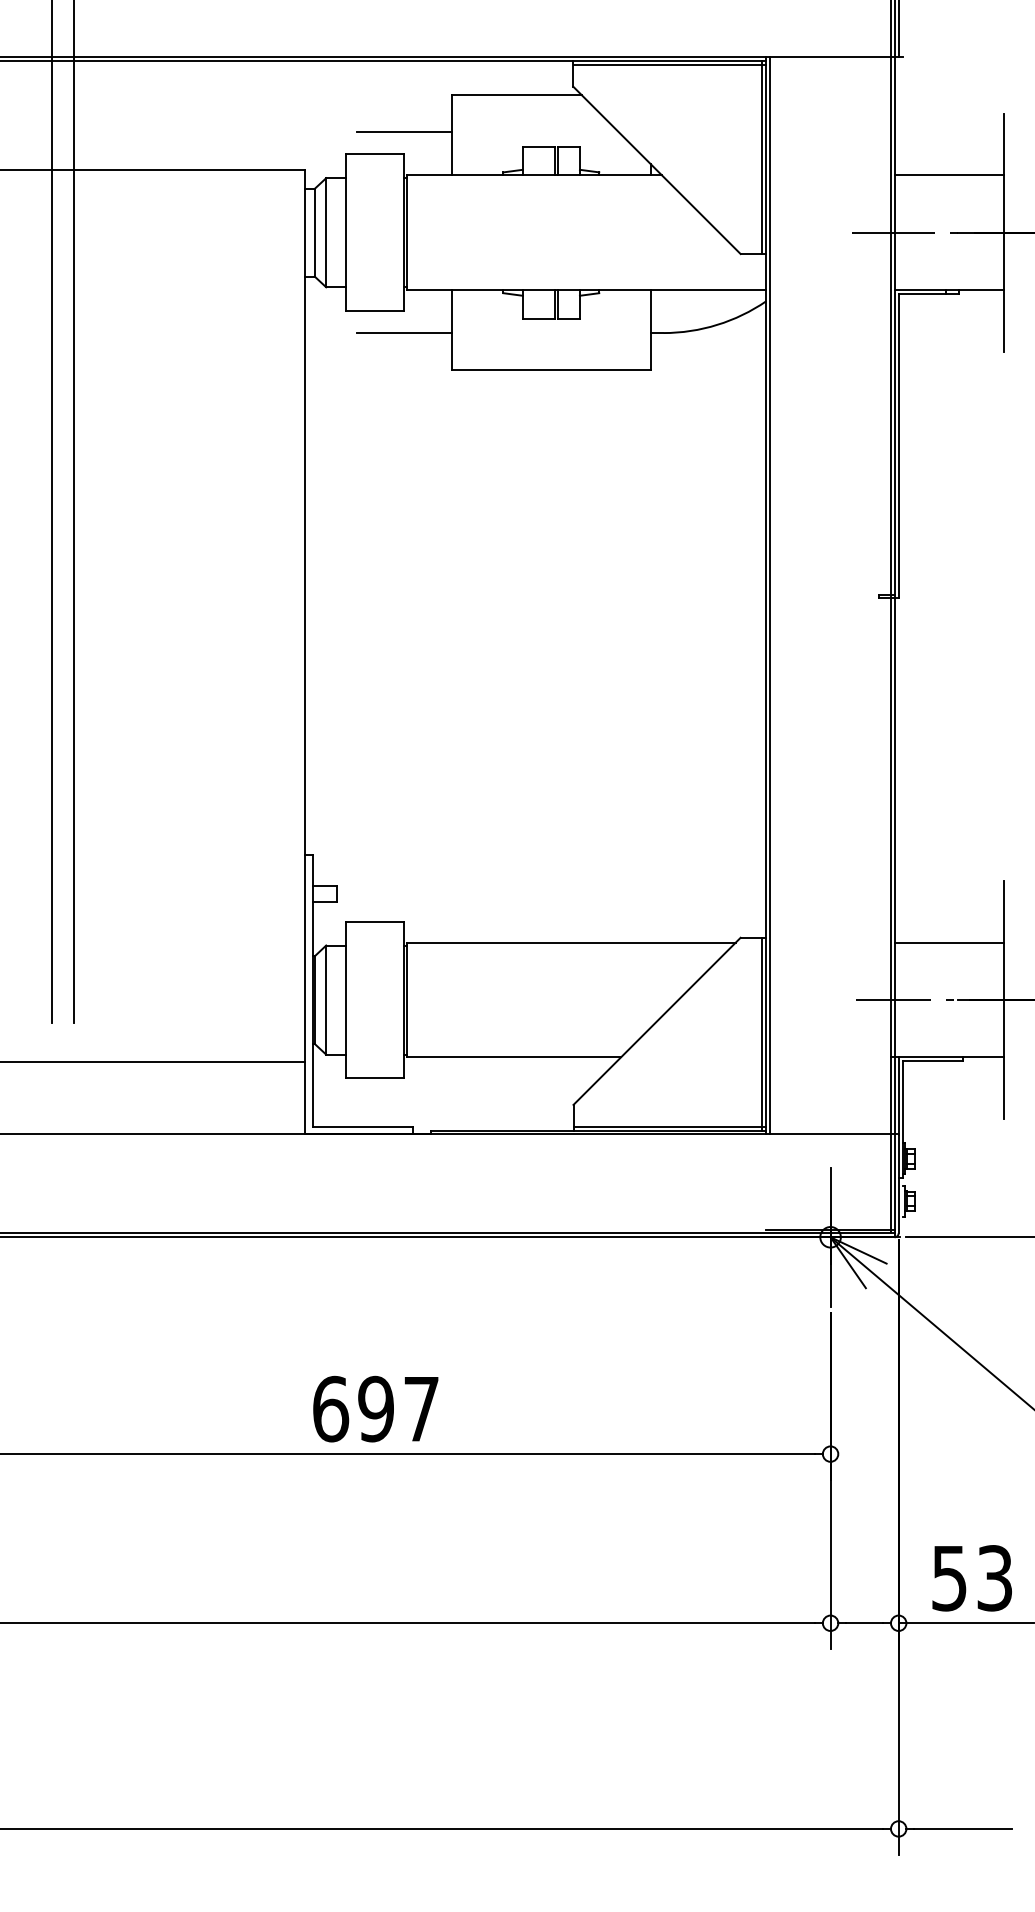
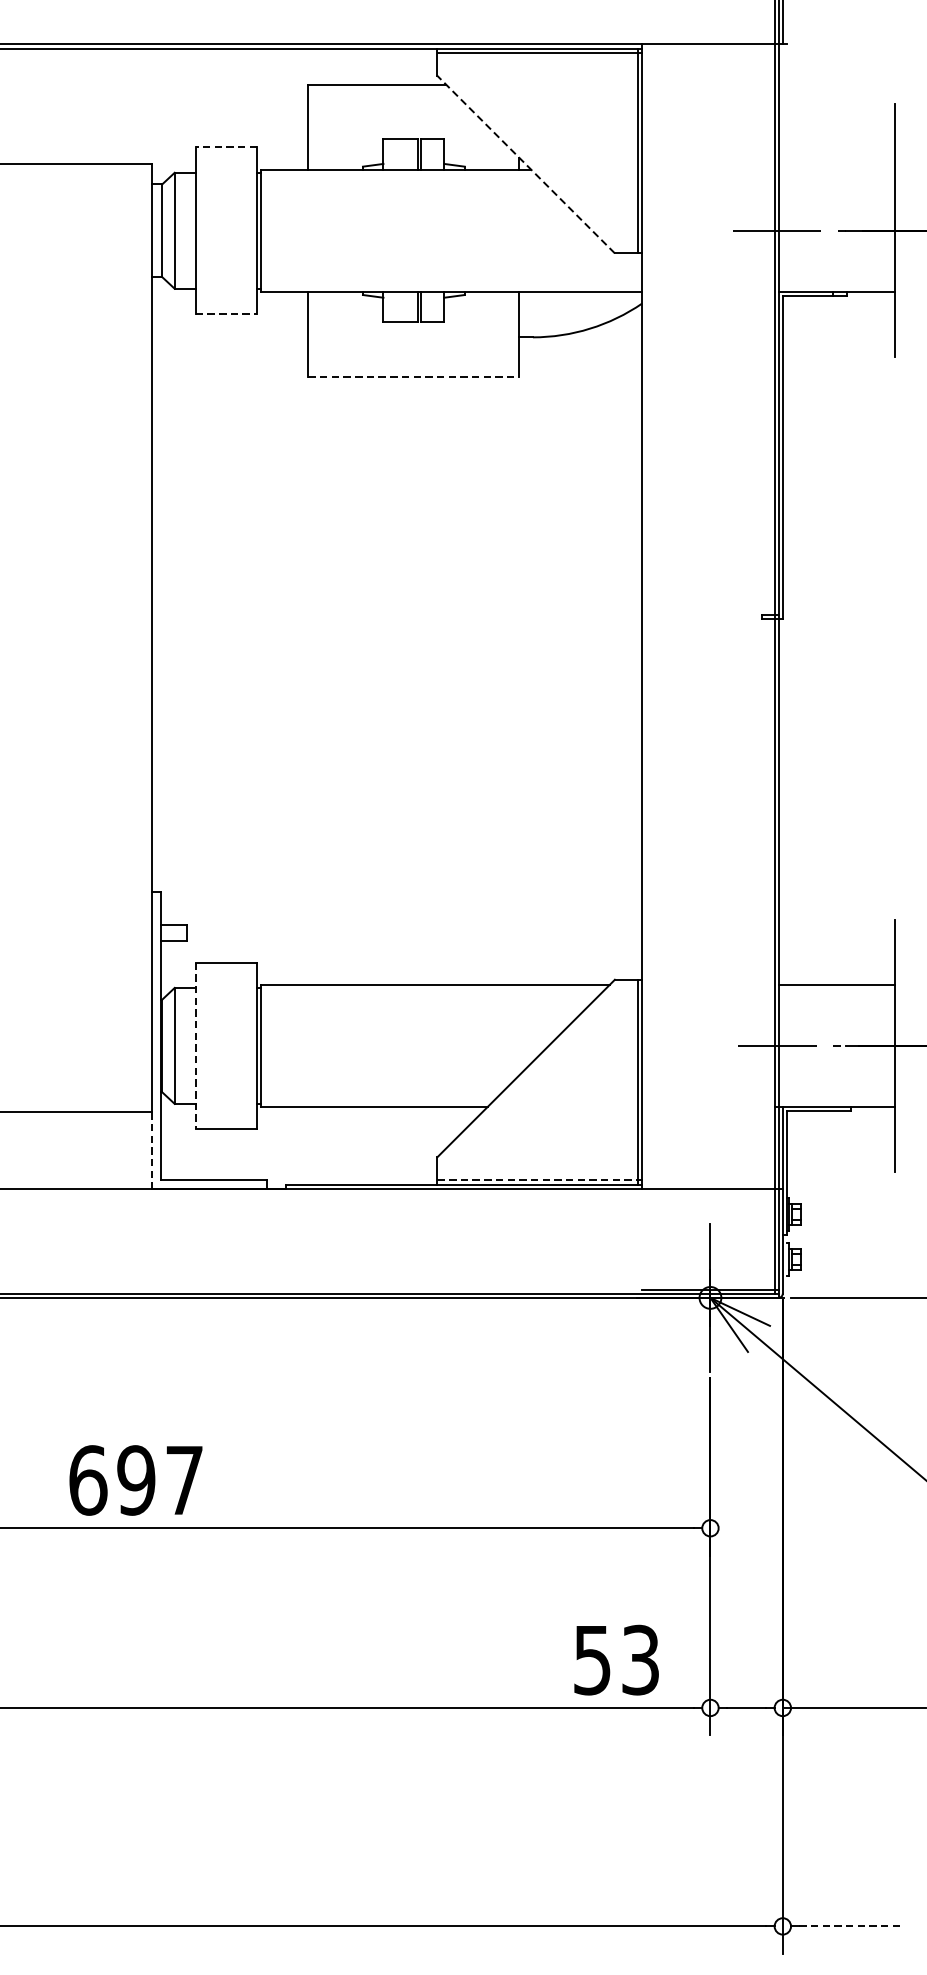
line: (404, 132) -> (257, 124), removed
line: (374, 154) -> (225, 147), solid -> dashed
line: (656, 169) -> (525, 163), solid -> dashed
line: (949, 175) -> (836, 169), removed
line: (374, 311) -> (225, 314), solid -> dashed
line: (404, 333) -> (257, 337), removed
line: (551, 370) -> (413, 377), solid -> dashed
line: (770, 595) -> (646, 616), removed
line: (346, 1000) -> (196, 1046), solid -> dashed
line: (305, 1098) -> (152, 1150), solid -> dashed
line: (668, 1126) -> (538, 1180), solid -> dashed
text: (375, 1408) -> (135, 1479), moved
text: (971, 1578) -> (615, 1660), moved
line: (962, 1828) -> (850, 1925), solid -> dashed

